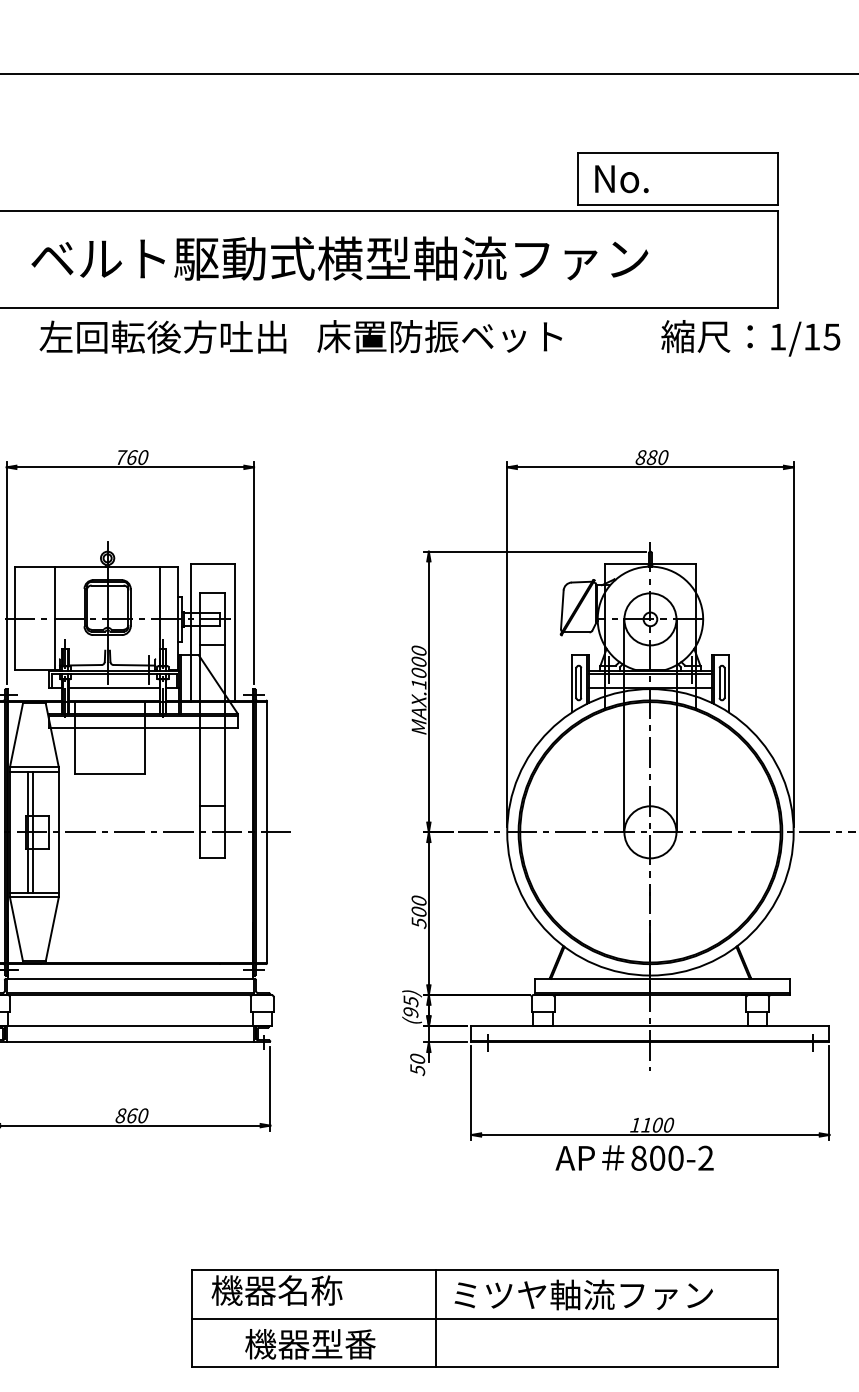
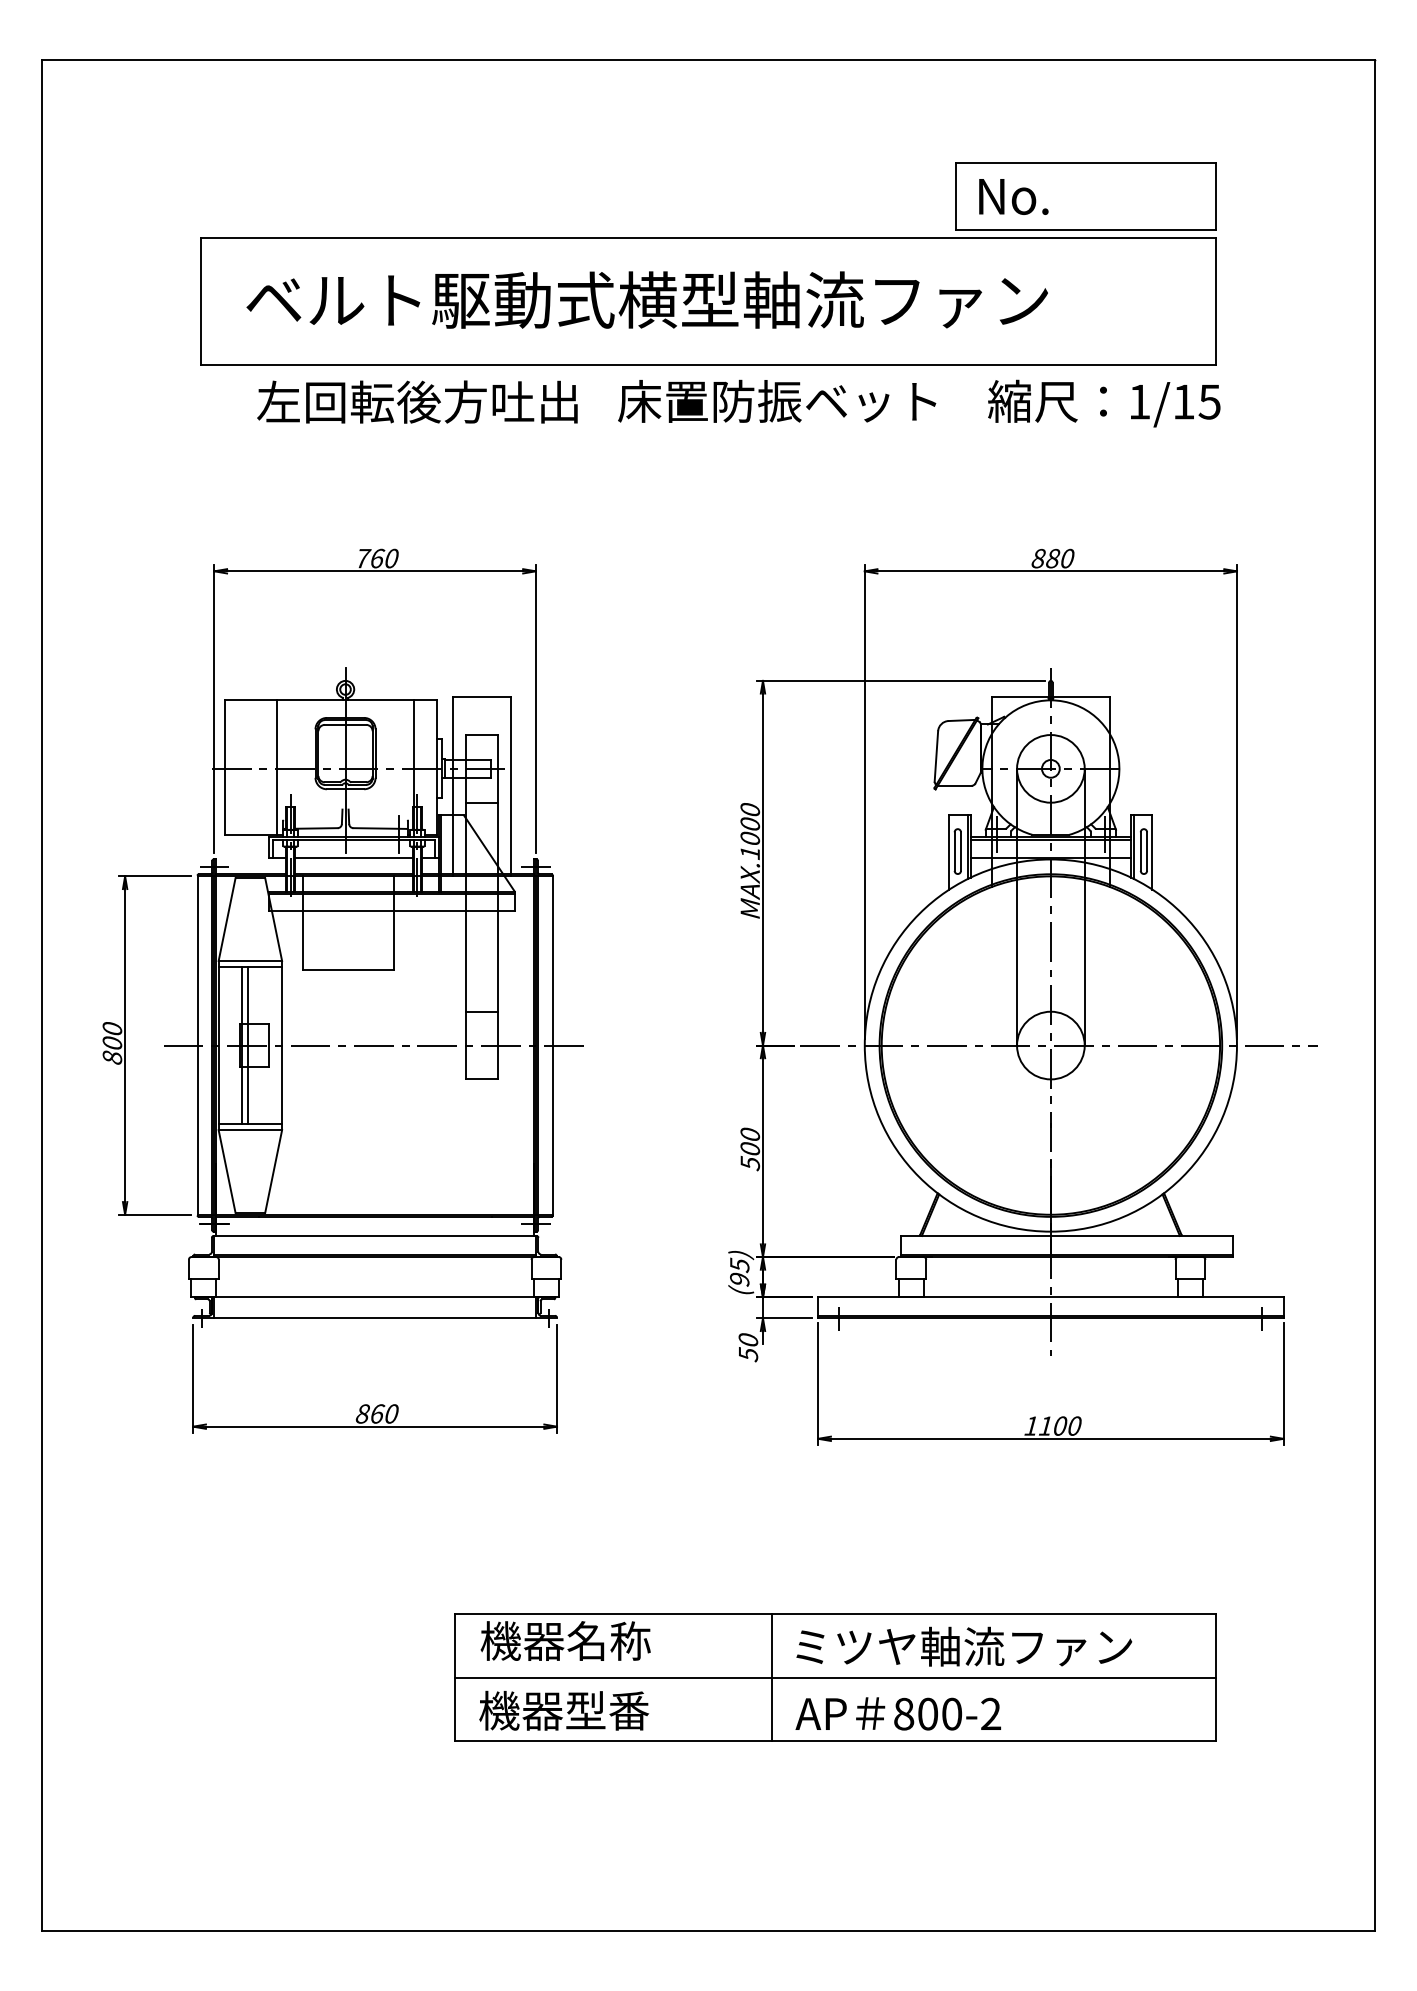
text: (750, 338) -> (1104, 403), moved
text: (633, 1157) -> (897, 1713), moved
text: (310, 1344) -> (564, 1710), moved

